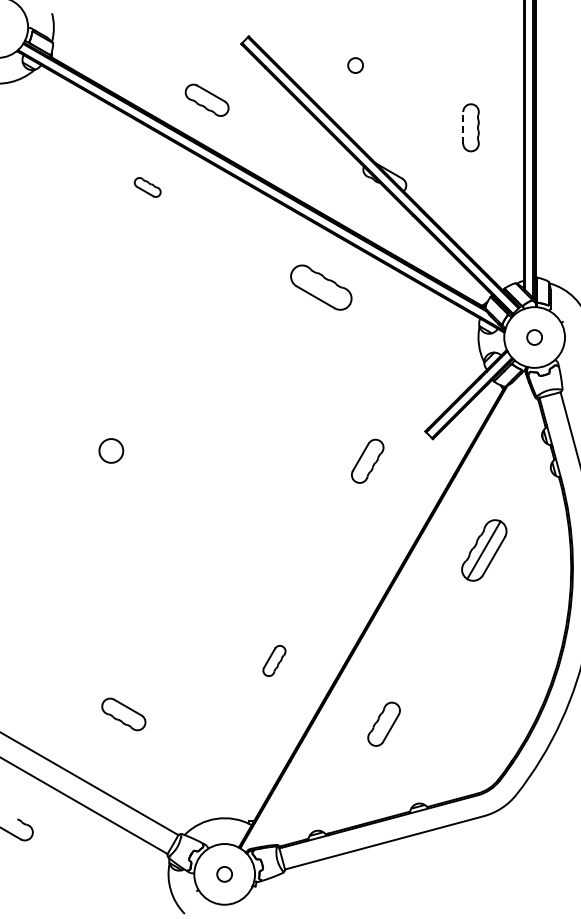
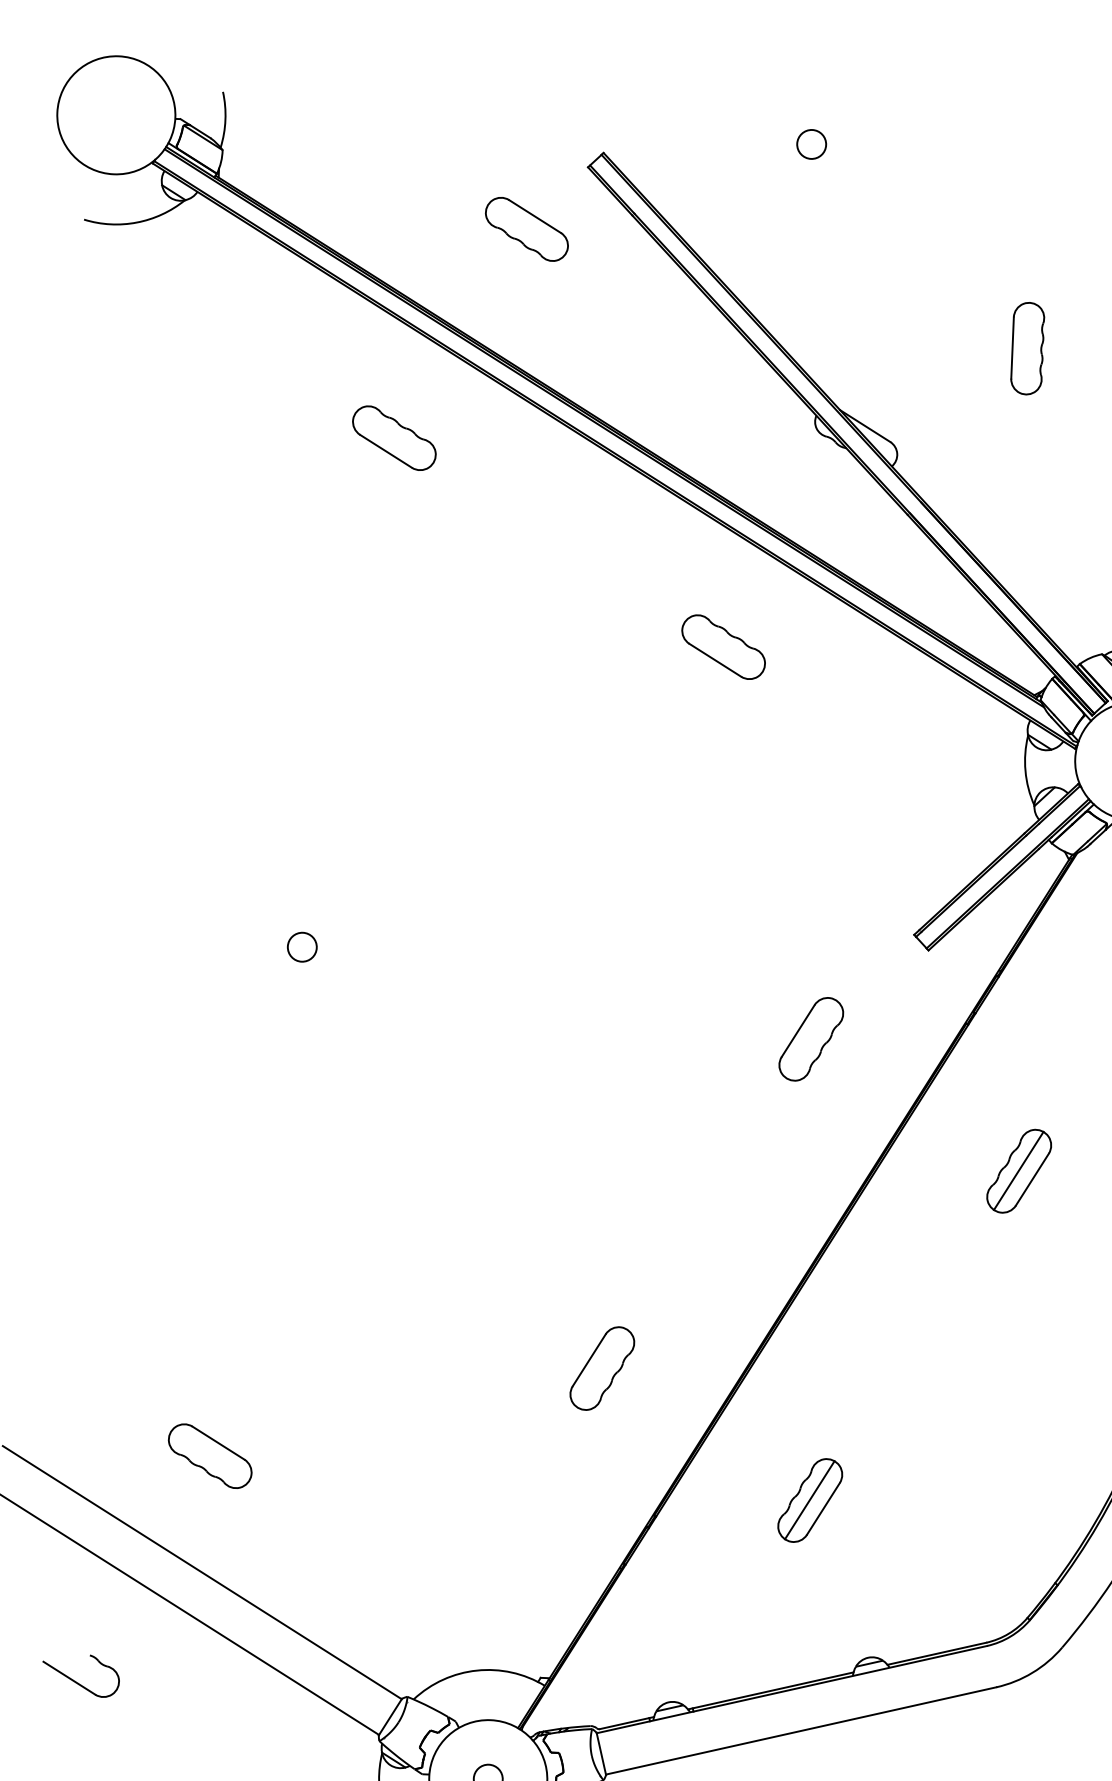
circle: (355, 65) -> (811, 144), moved
part: (206, 99) -> (525, 227), moved
line: (463, 127) -> (1013, 347), dashed -> solid
part: (147, 187) -> (394, 438), size x1.67
part: (320, 287) -> (722, 646), size x0.71
circle: (110, 450) -> (300, 946), size x0.62
part: (367, 460) -> (810, 1037), moved
part: (484, 550) -> (1019, 1171), size x0.71
part: (274, 660) -> (602, 1367), size x1.43
part: (123, 714) -> (209, 1456), moved
line: (383, 723) -> (809, 1498), added

